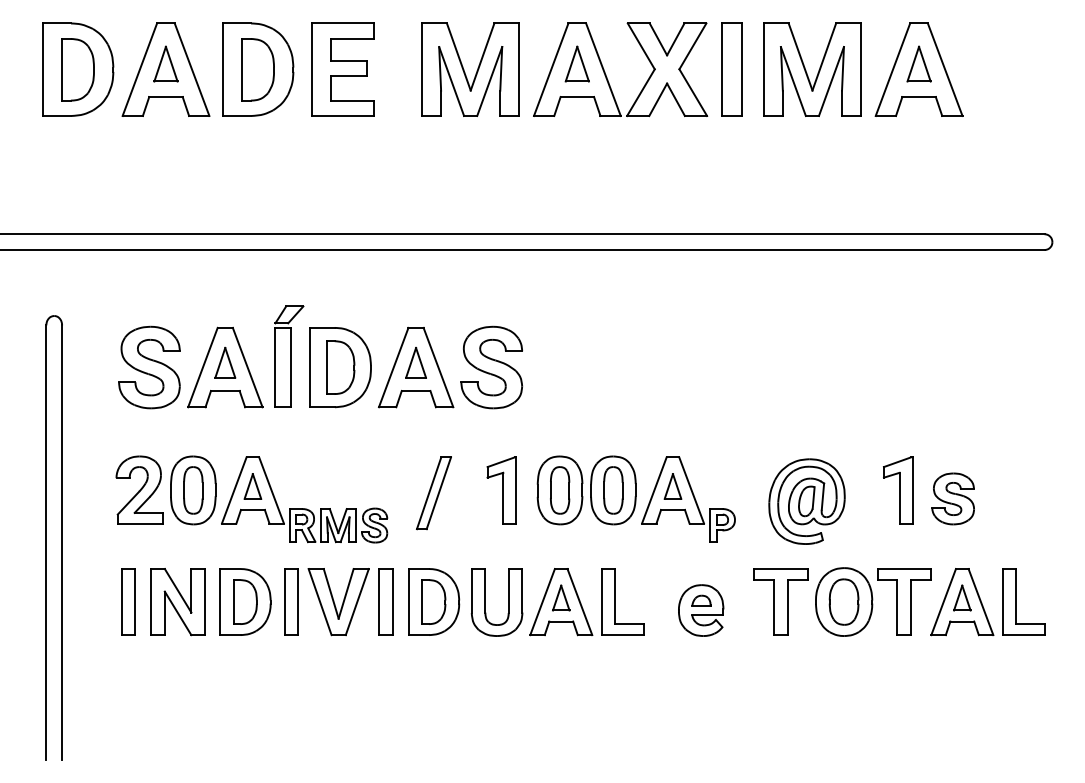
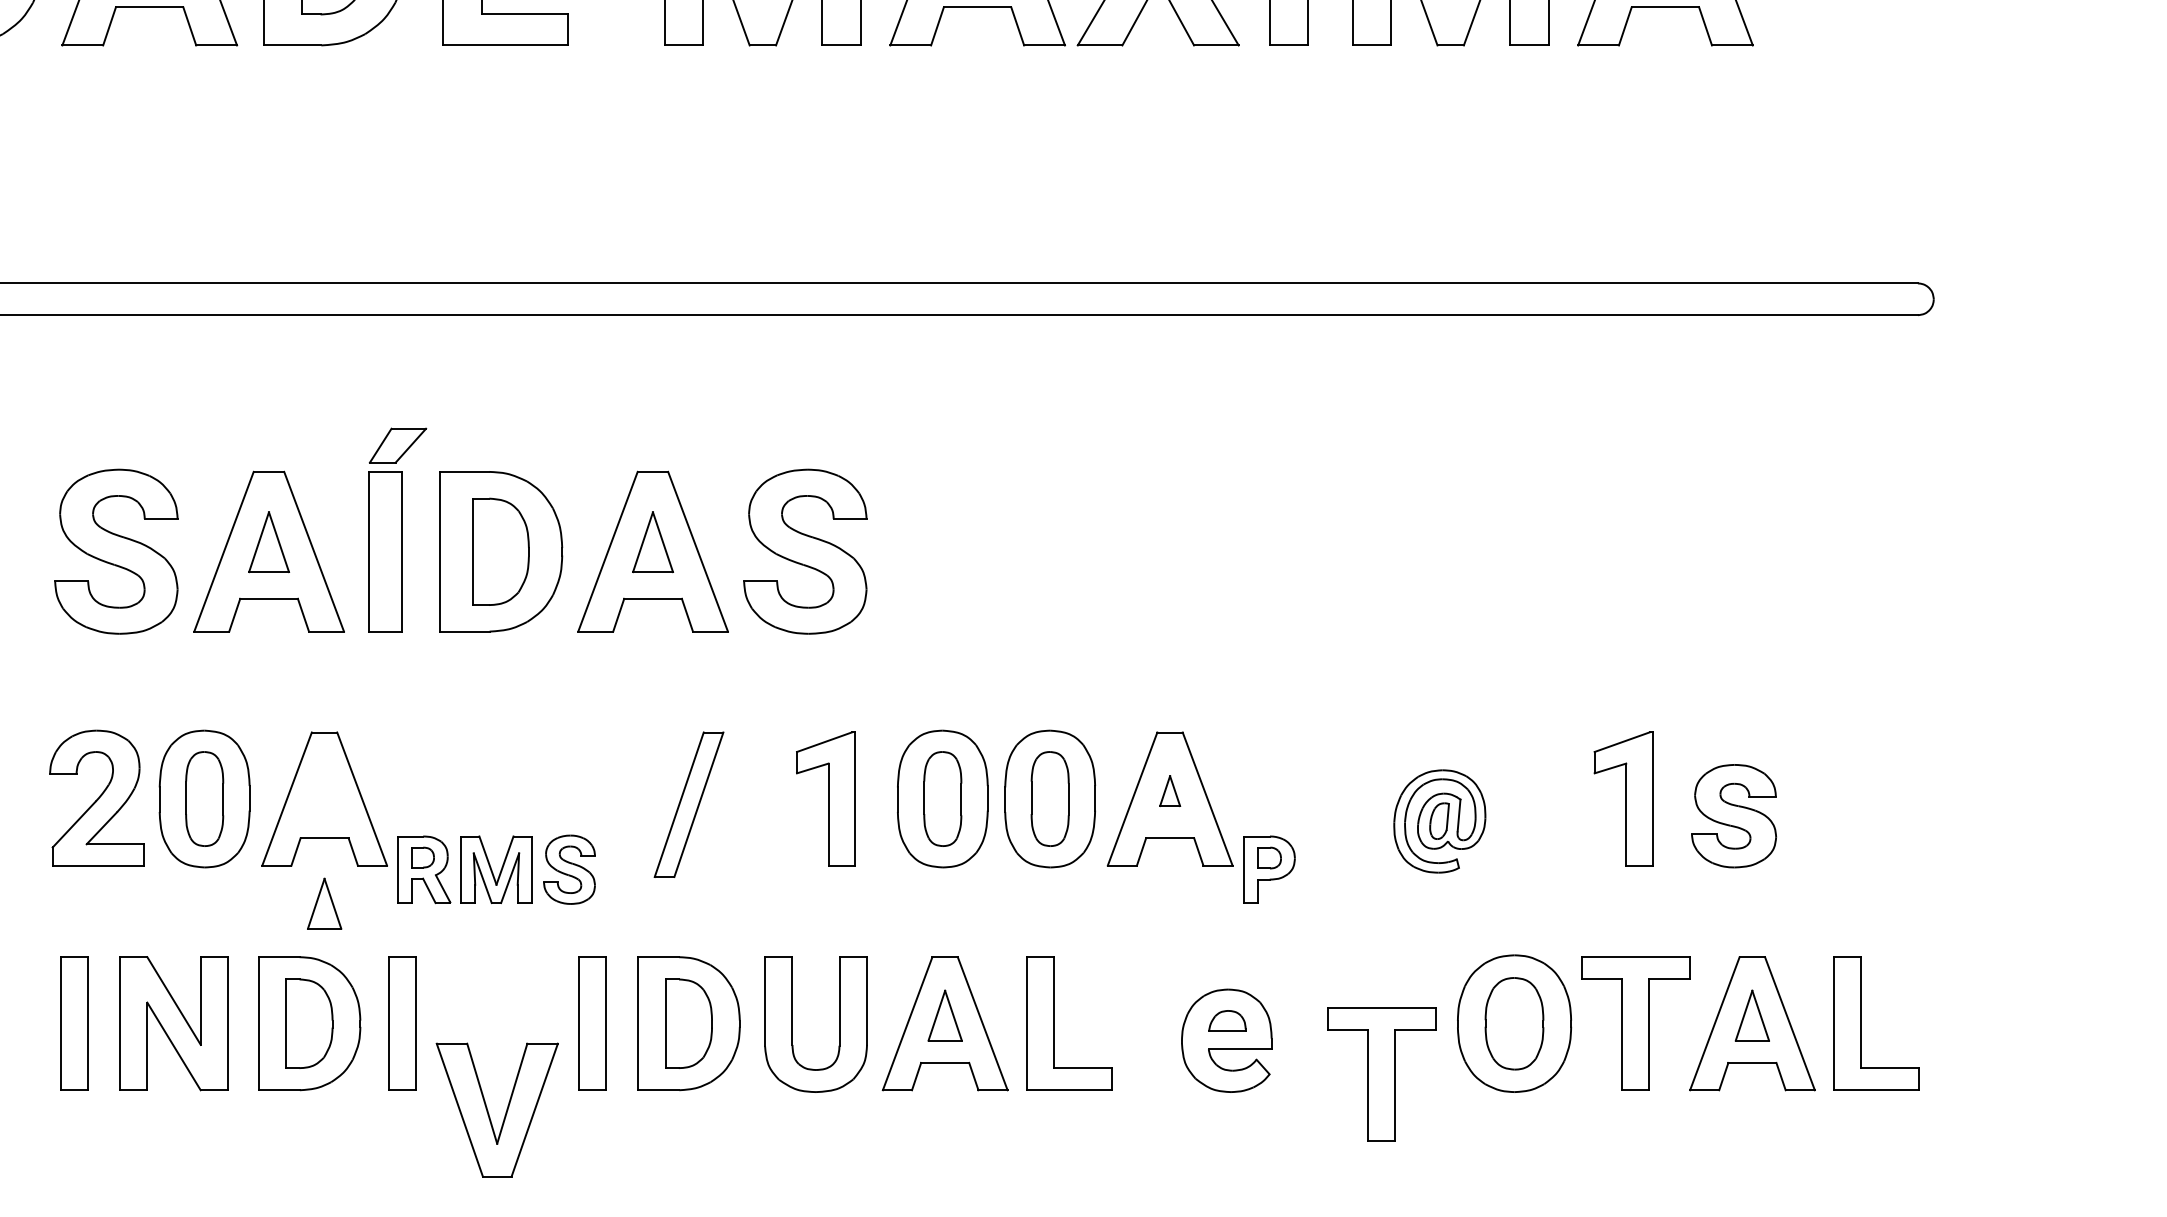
part: (252, 486) -> (323, 903), moved
part: (672, 486) -> (1169, 791), size x0.6
part: (806, 501) -> (1438, 821), size x0.6
part: (780, 601) -> (1380, 1072), moved
part: (338, 602) -> (496, 1111), moved

